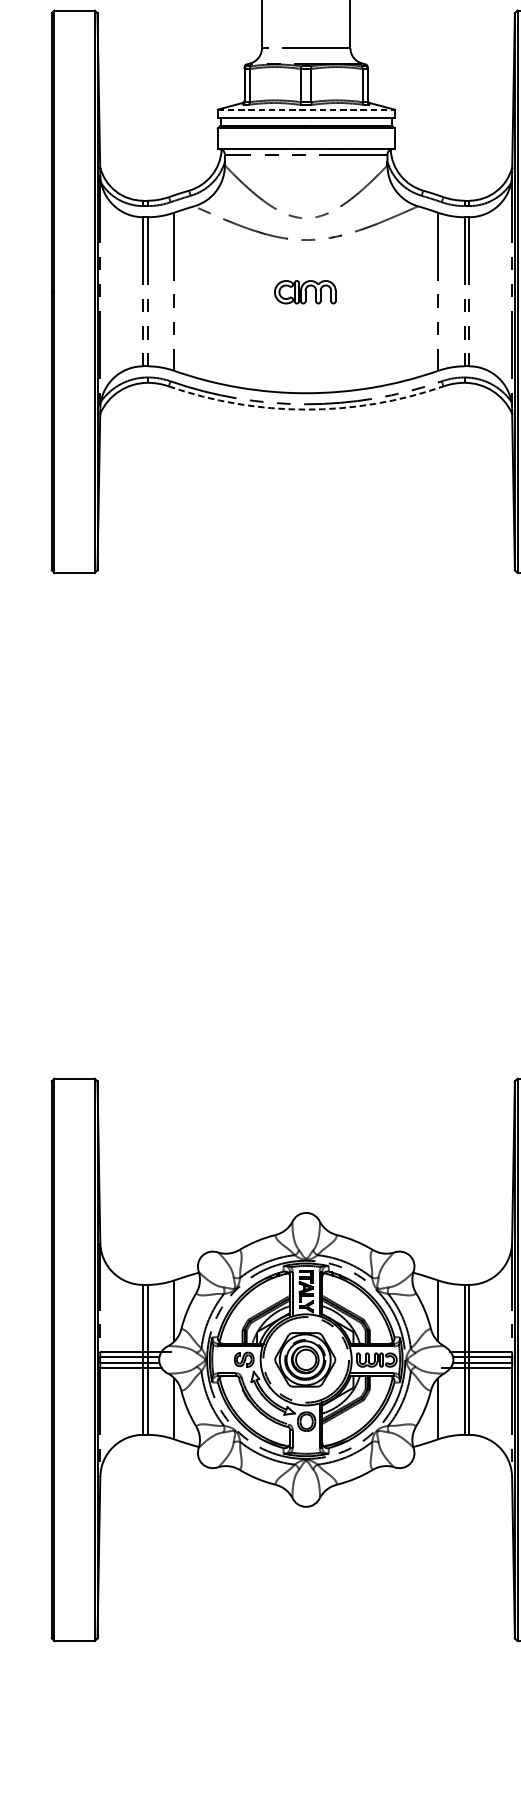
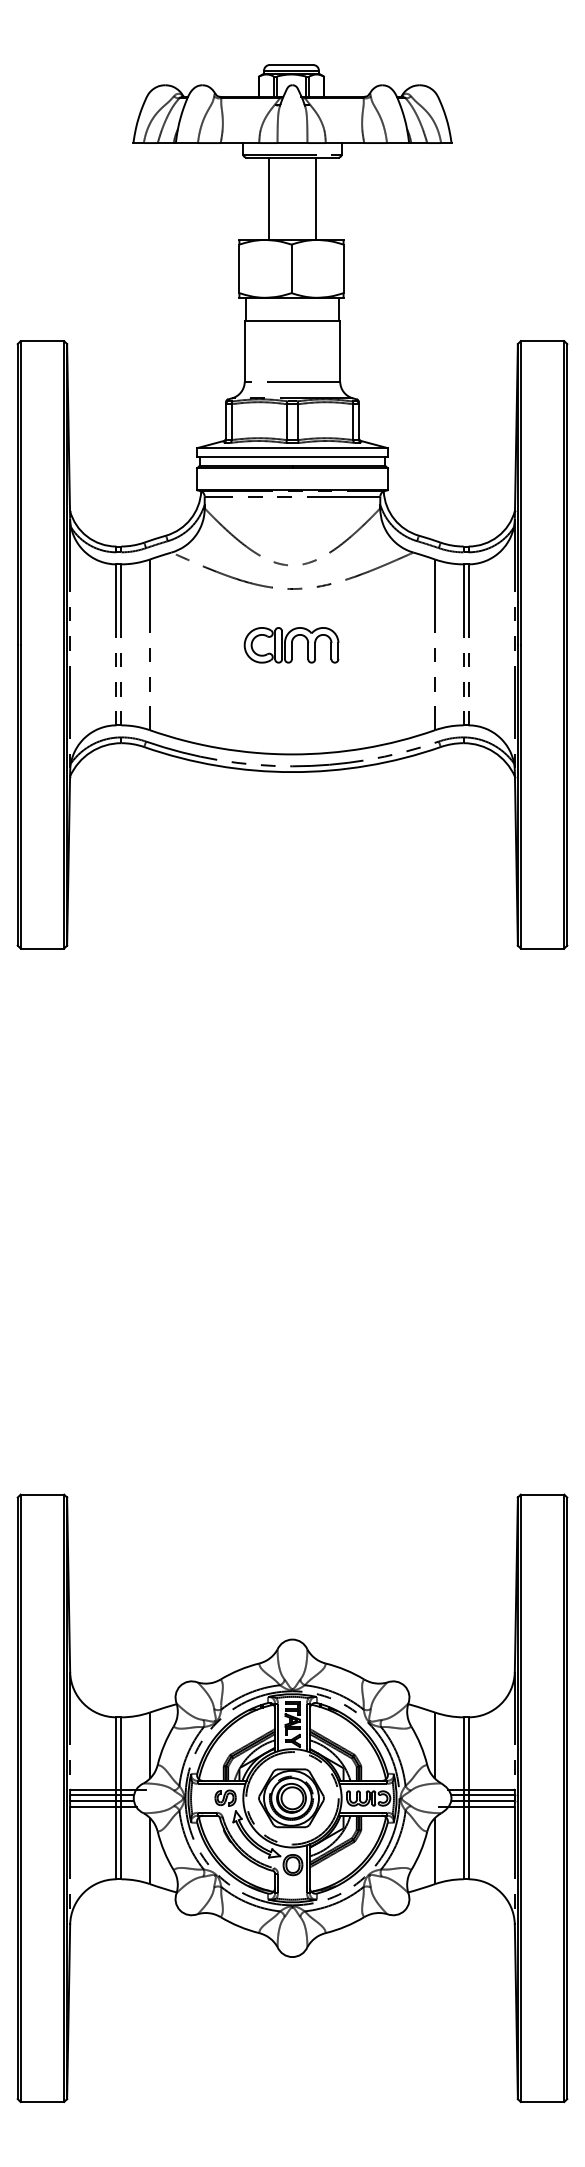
line: (306, 109) -> (292, 448), dashed -> solid
part: (305, 292) -> (291, 645), size x1.43
arc: (306, 409) -> (292, 772), dashed -> solid

